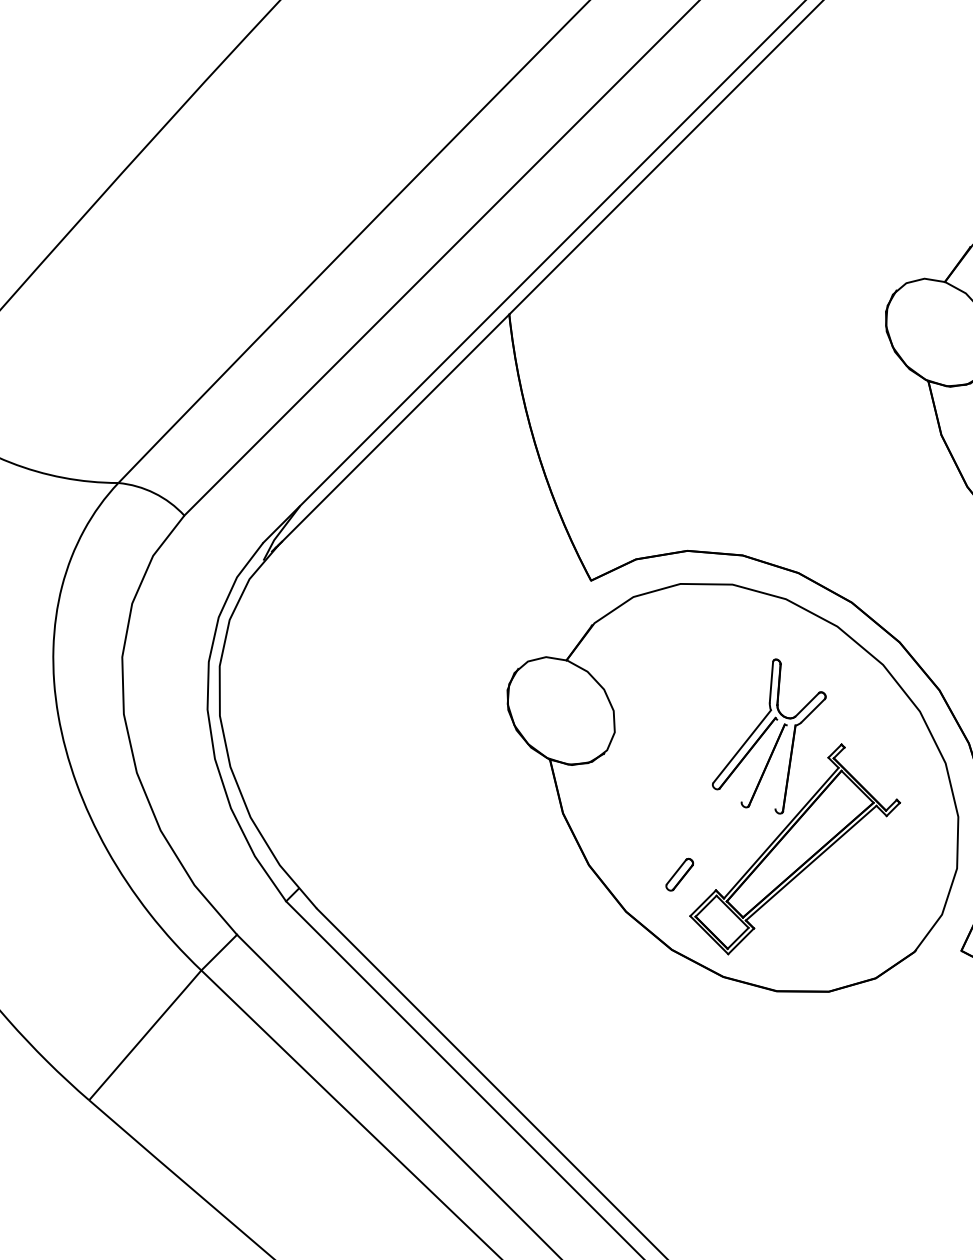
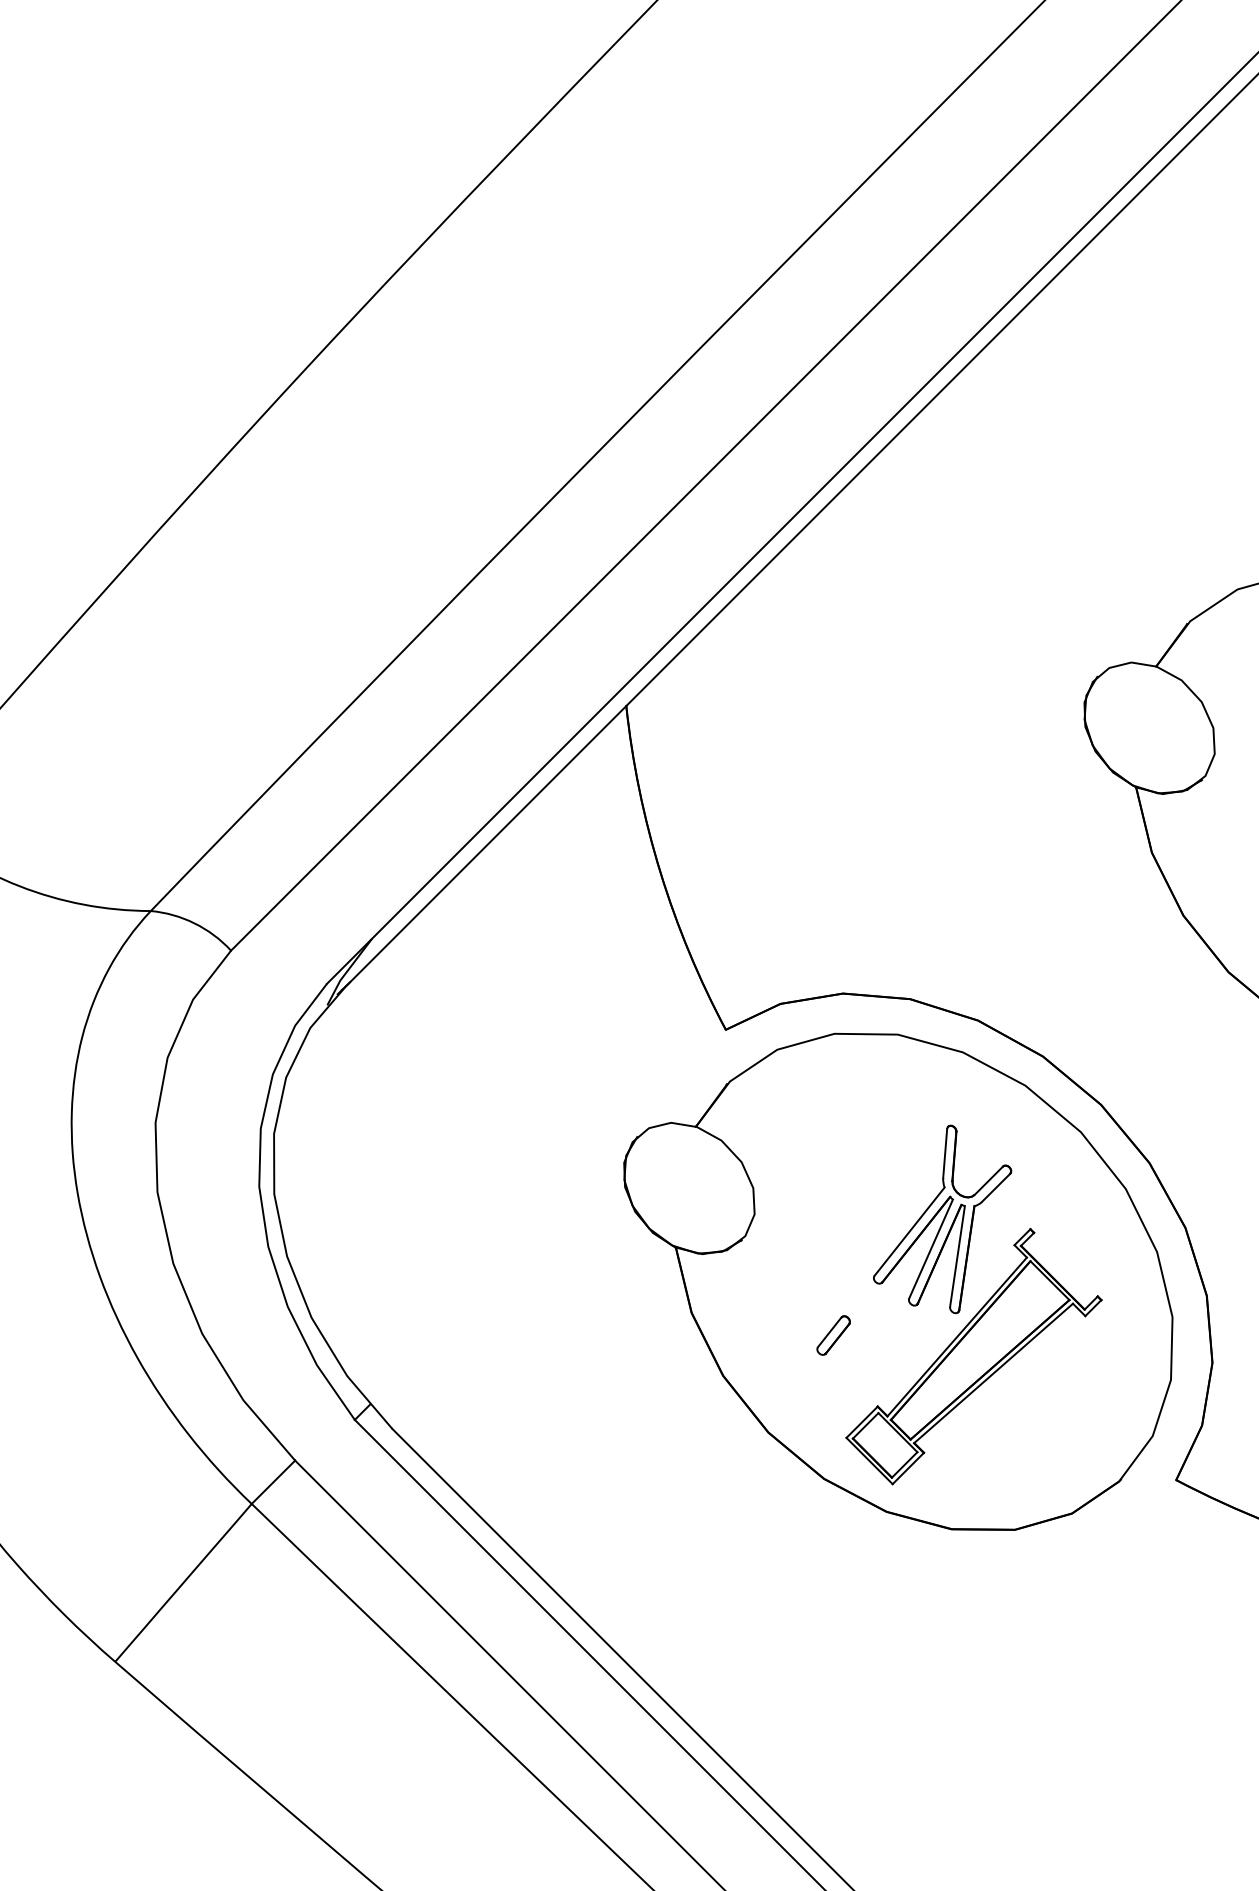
line: (759, 760) -> (930, 1248), added
line: (781, 767) -> (957, 1256), added
part: (679, 874) -> (833, 1335), moved

